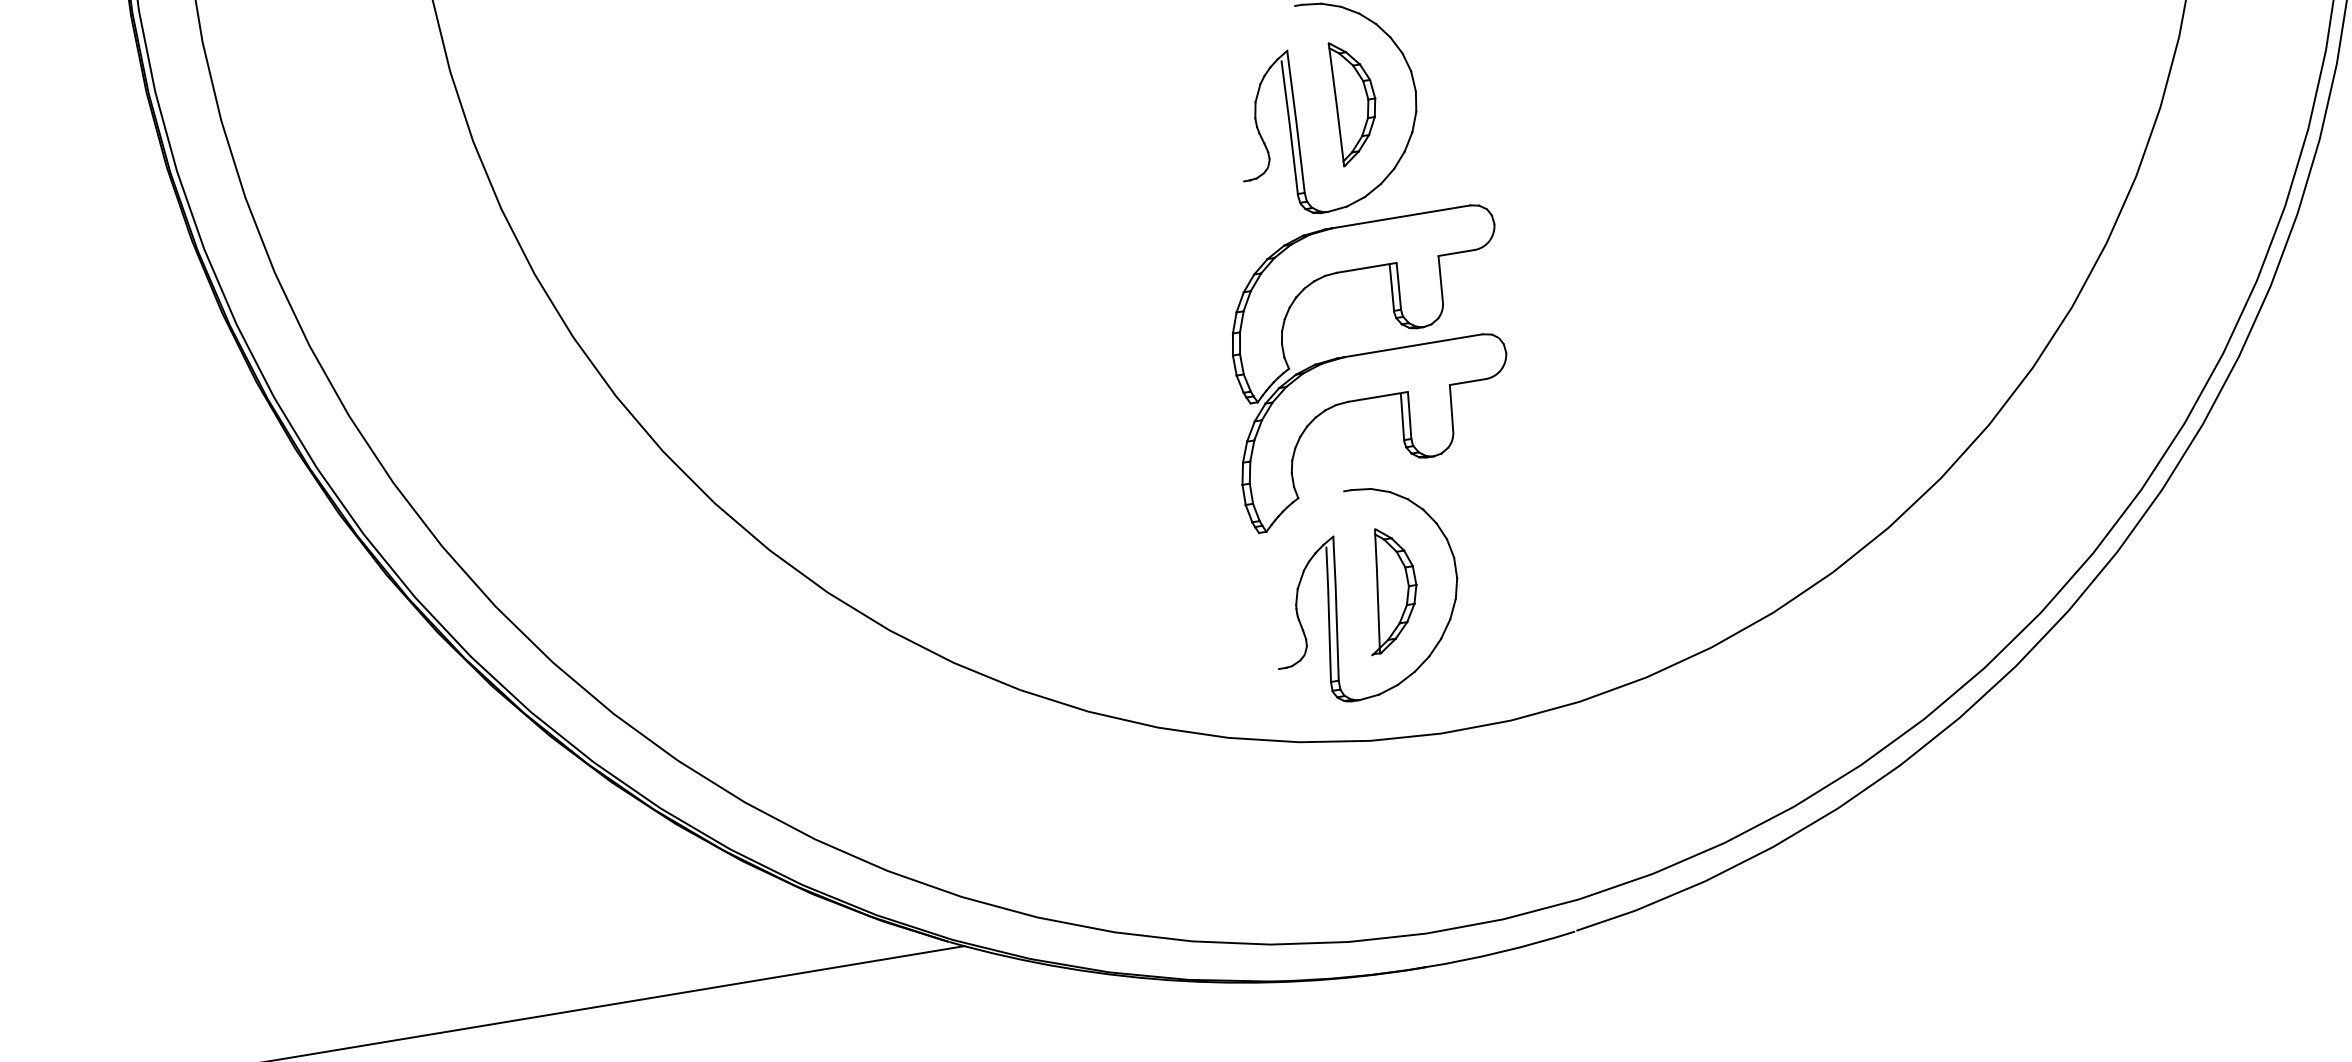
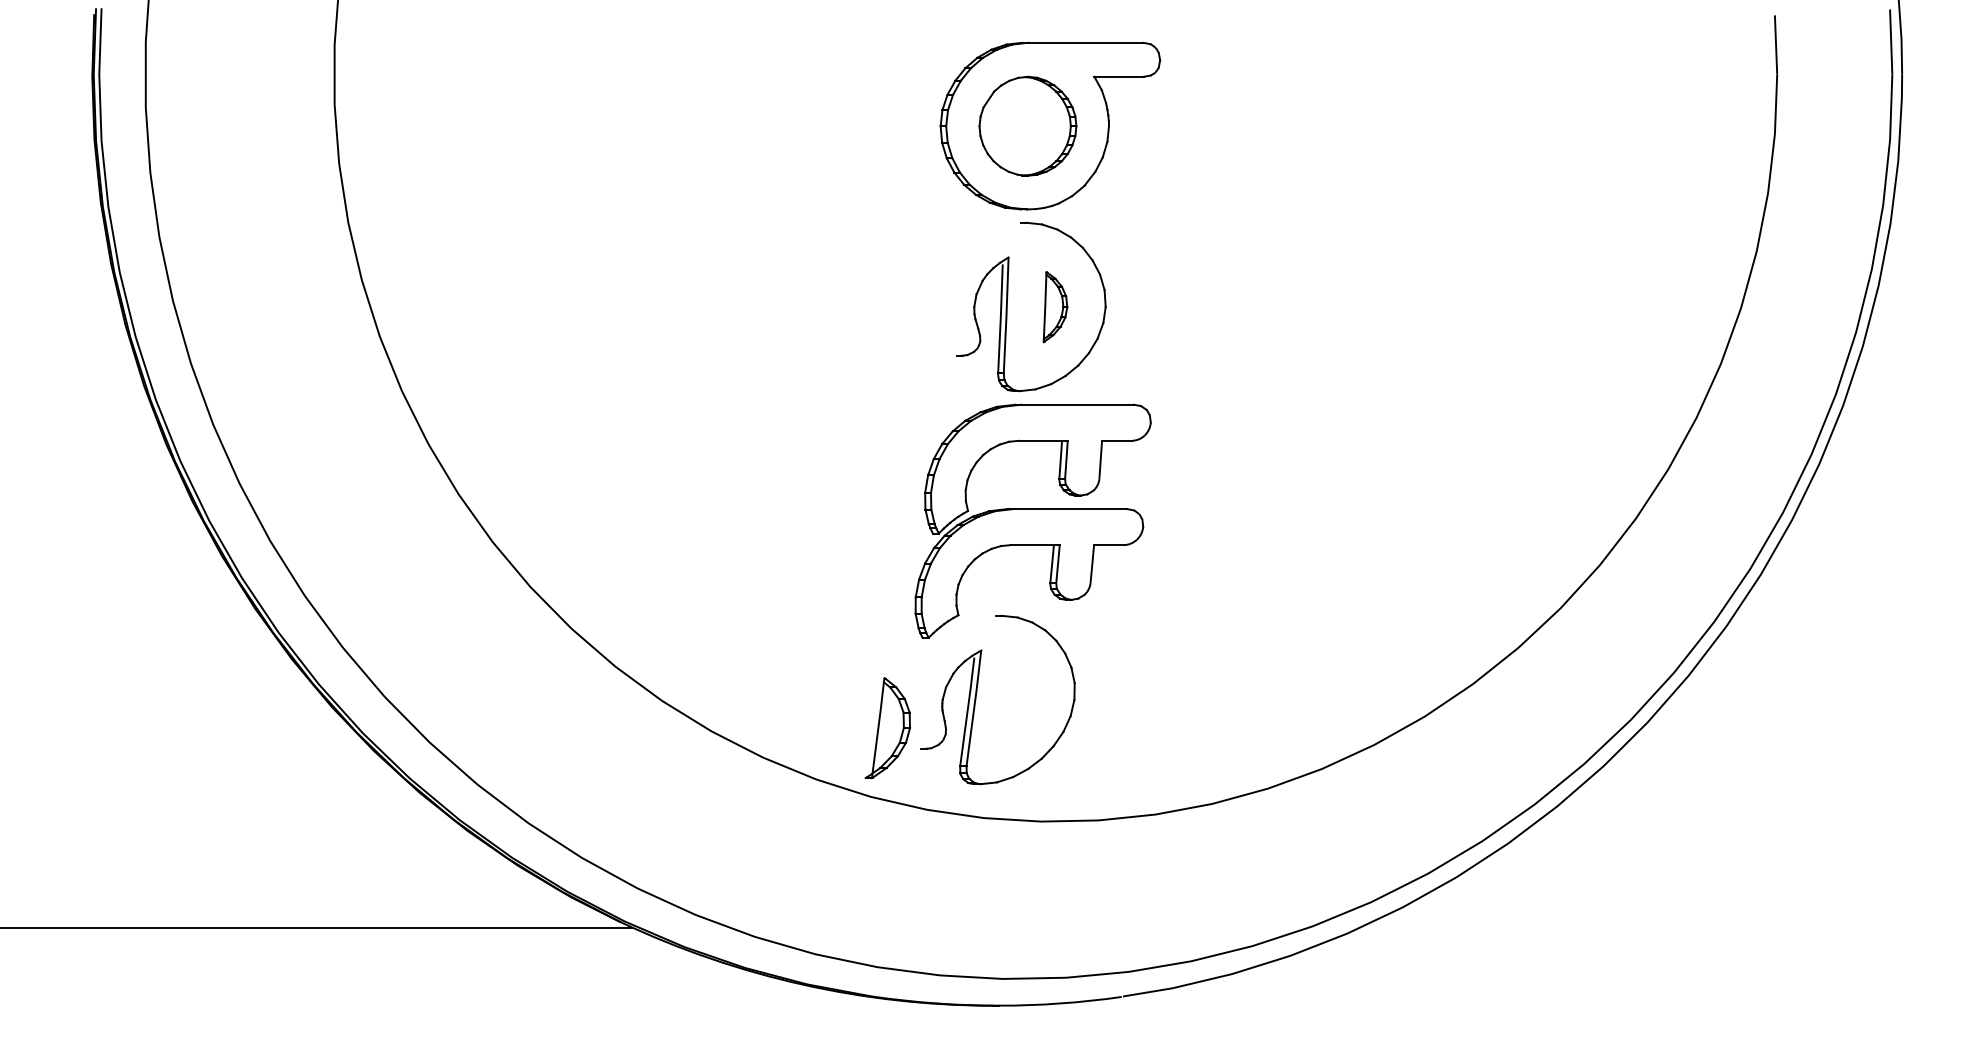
part: (1354, 102) -> (1055, 307), size x0.7
part: (1388, 590) -> (887, 728), moved

